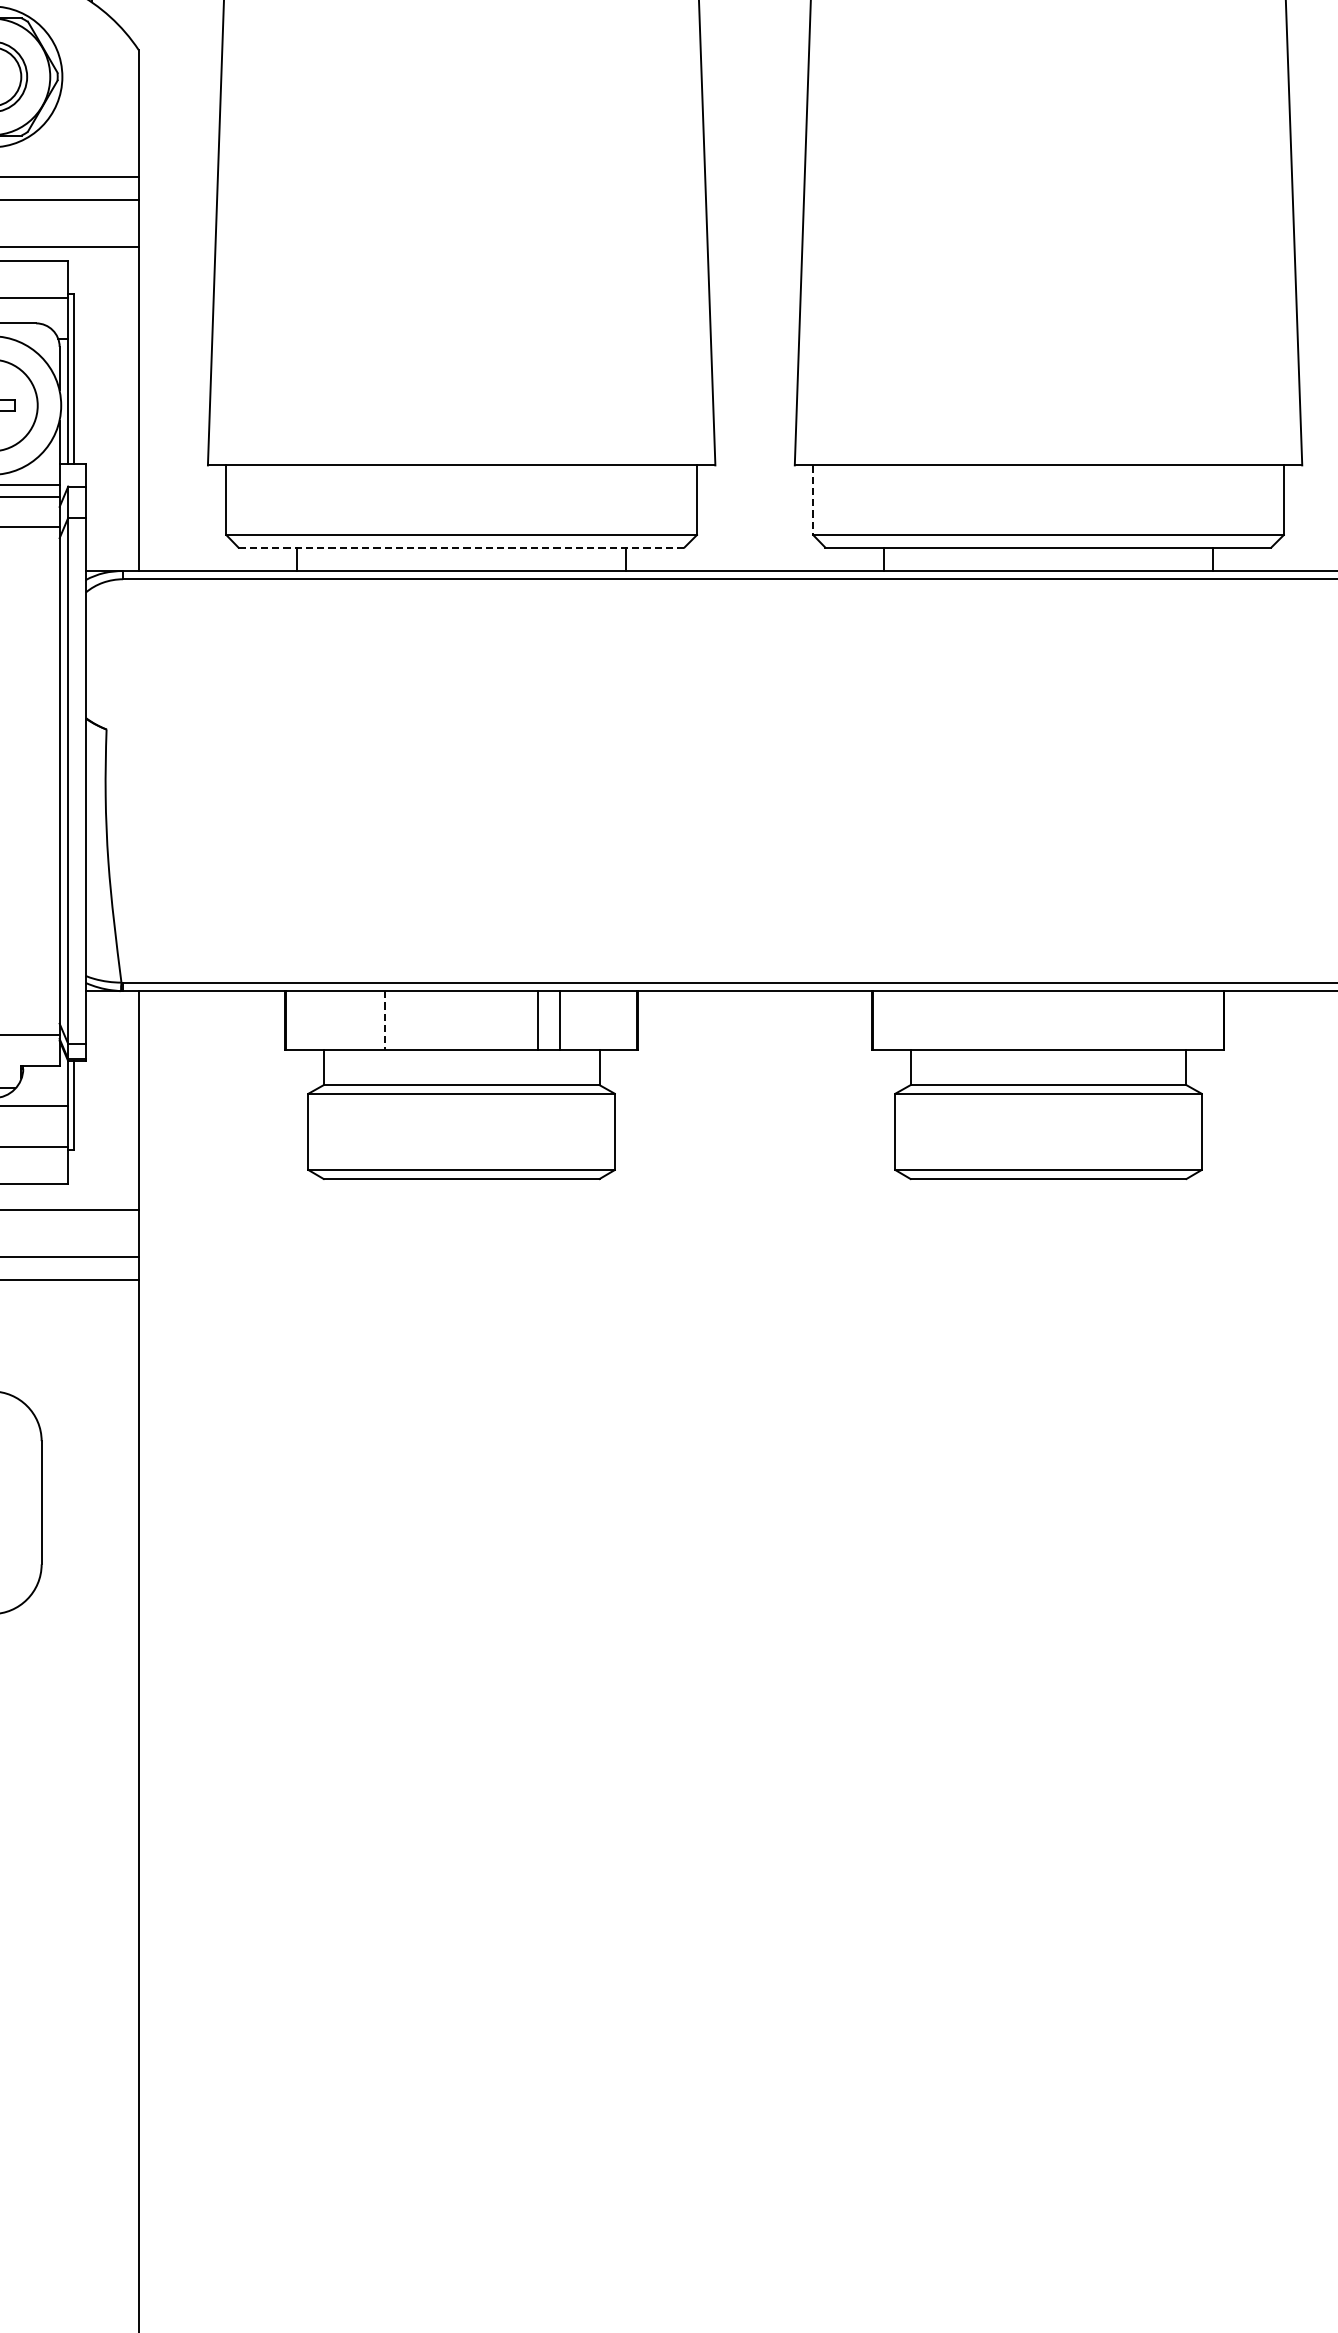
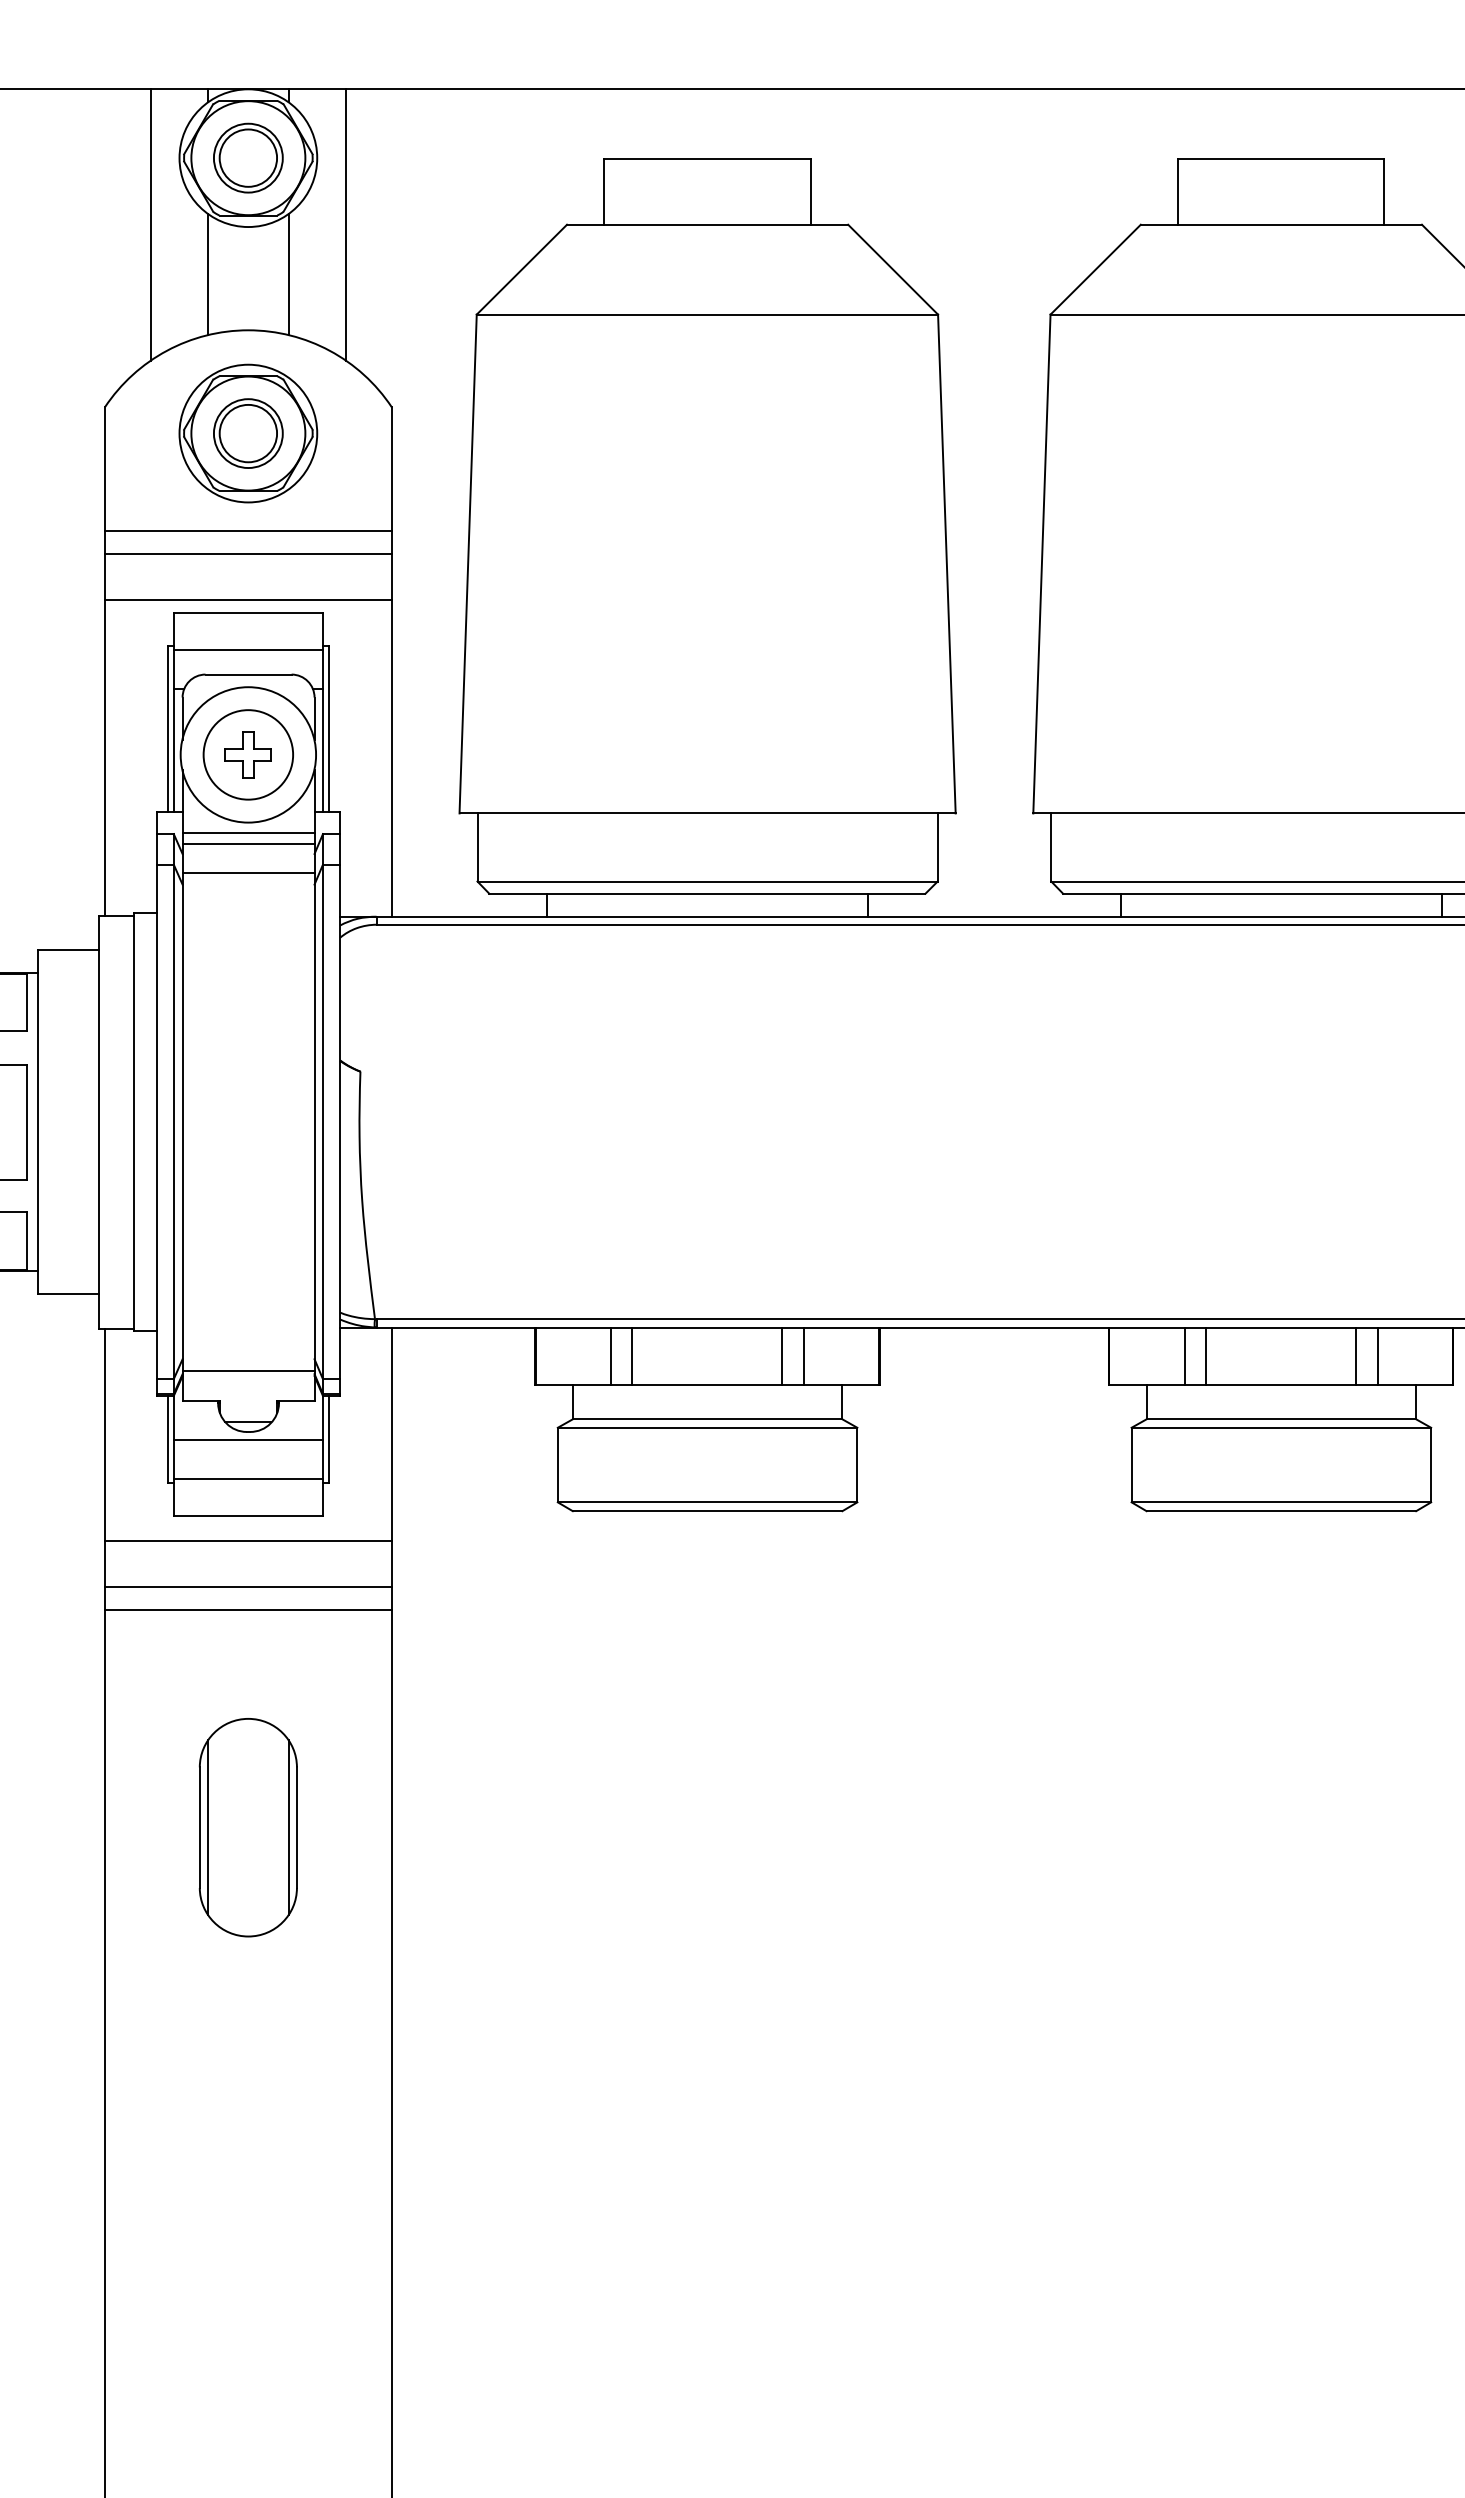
line: (813, 500) -> (1051, 847), dashed -> solid
line: (461, 547) -> (707, 893), dashed -> solid
line: (363, 1019) -> (611, 1355), added
line: (949, 1019) -> (1184, 1355), added
line: (971, 1019) -> (1206, 1355), added
line: (1125, 1019) -> (1356, 1355), added
line: (1146, 1019) -> (1377, 1355), added
line: (384, 1020) -> (632, 1356), dashed -> solid
line: (33, 1502) -> (288, 1827), added

